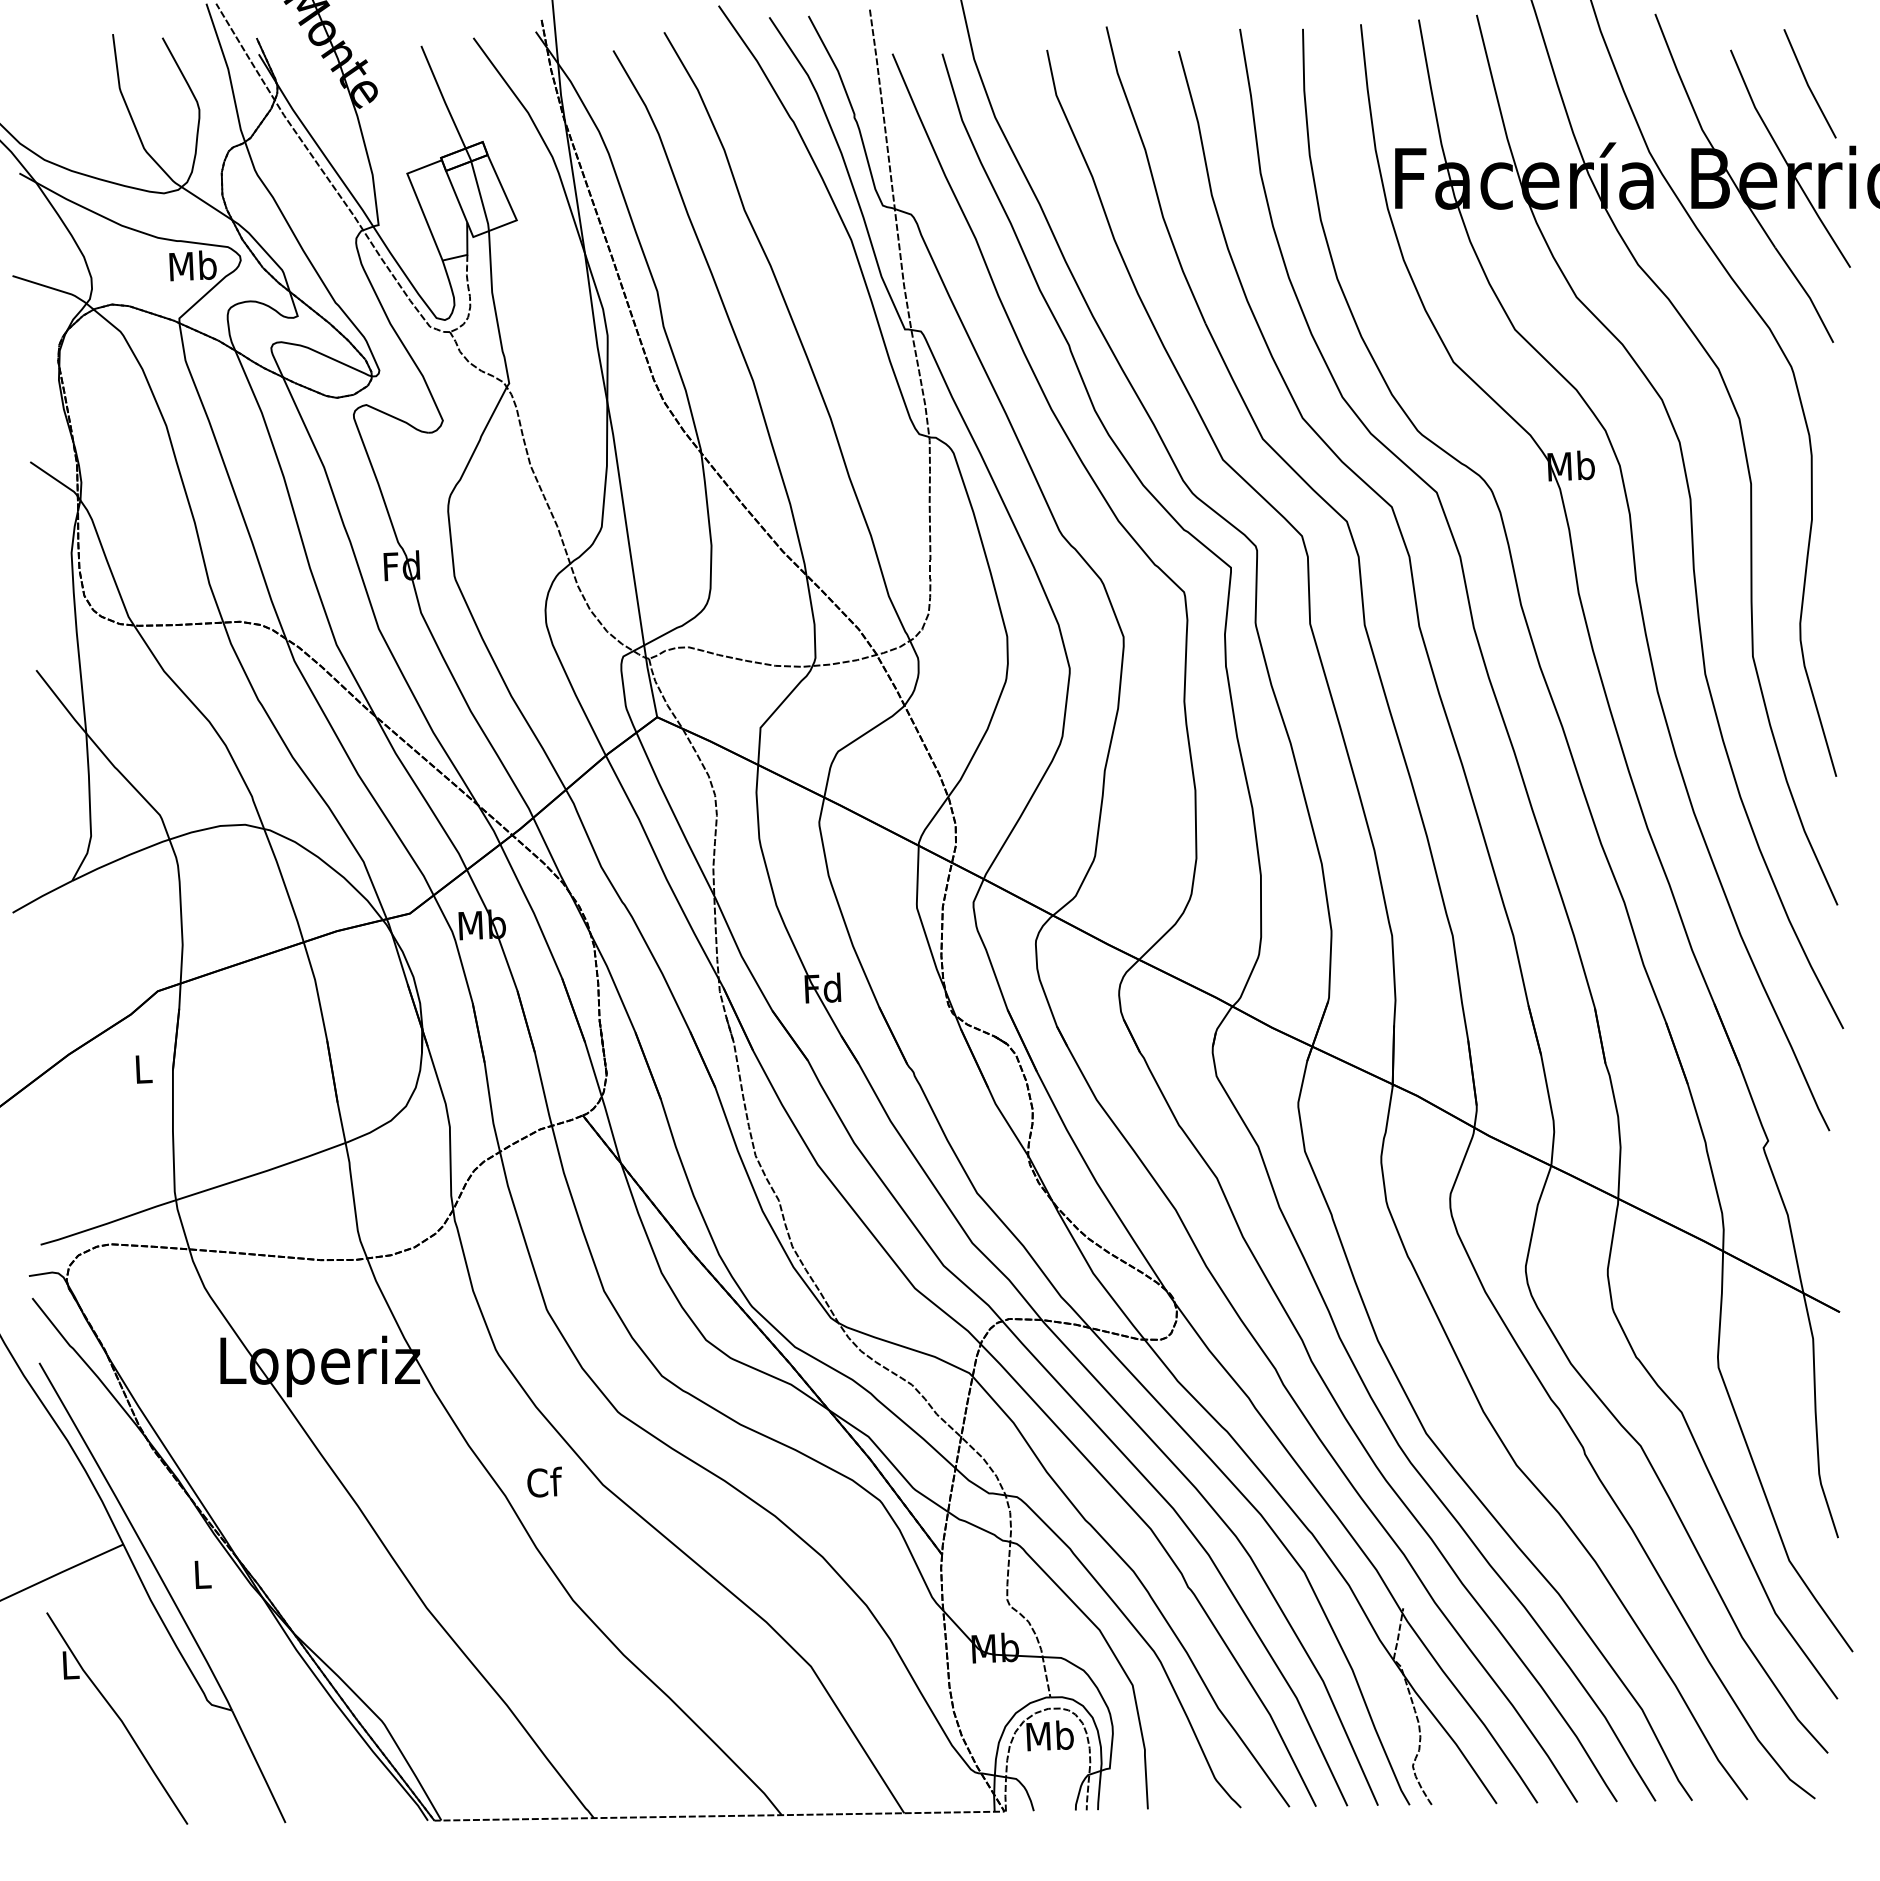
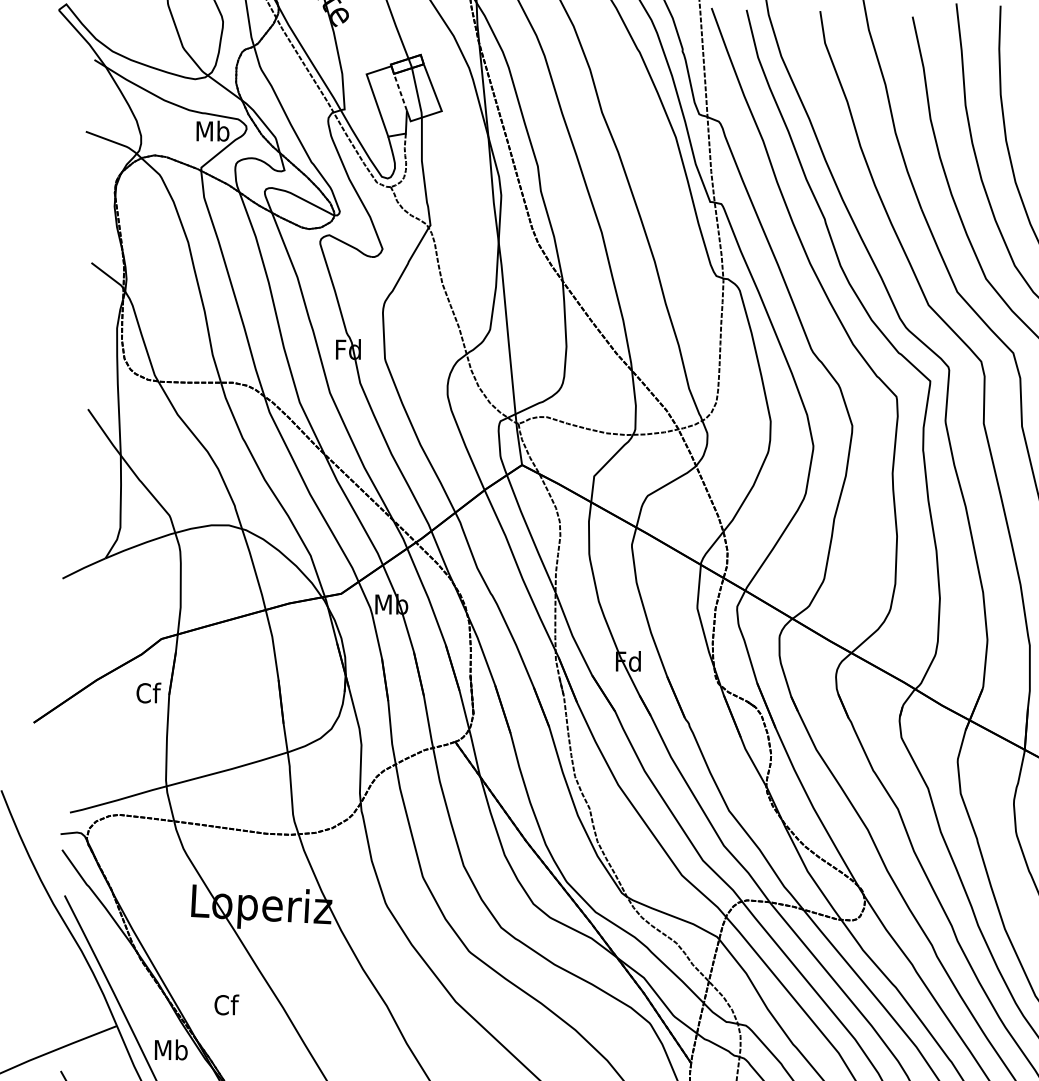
line: (456, 196) -> (400, 92), solid -> dashed
text: (143, 1068) -> (148, 692), L -> Cf
text: (544, 1481) -> (226, 1004), moved
text: (201, 1574) -> (170, 1049), L -> Mb

